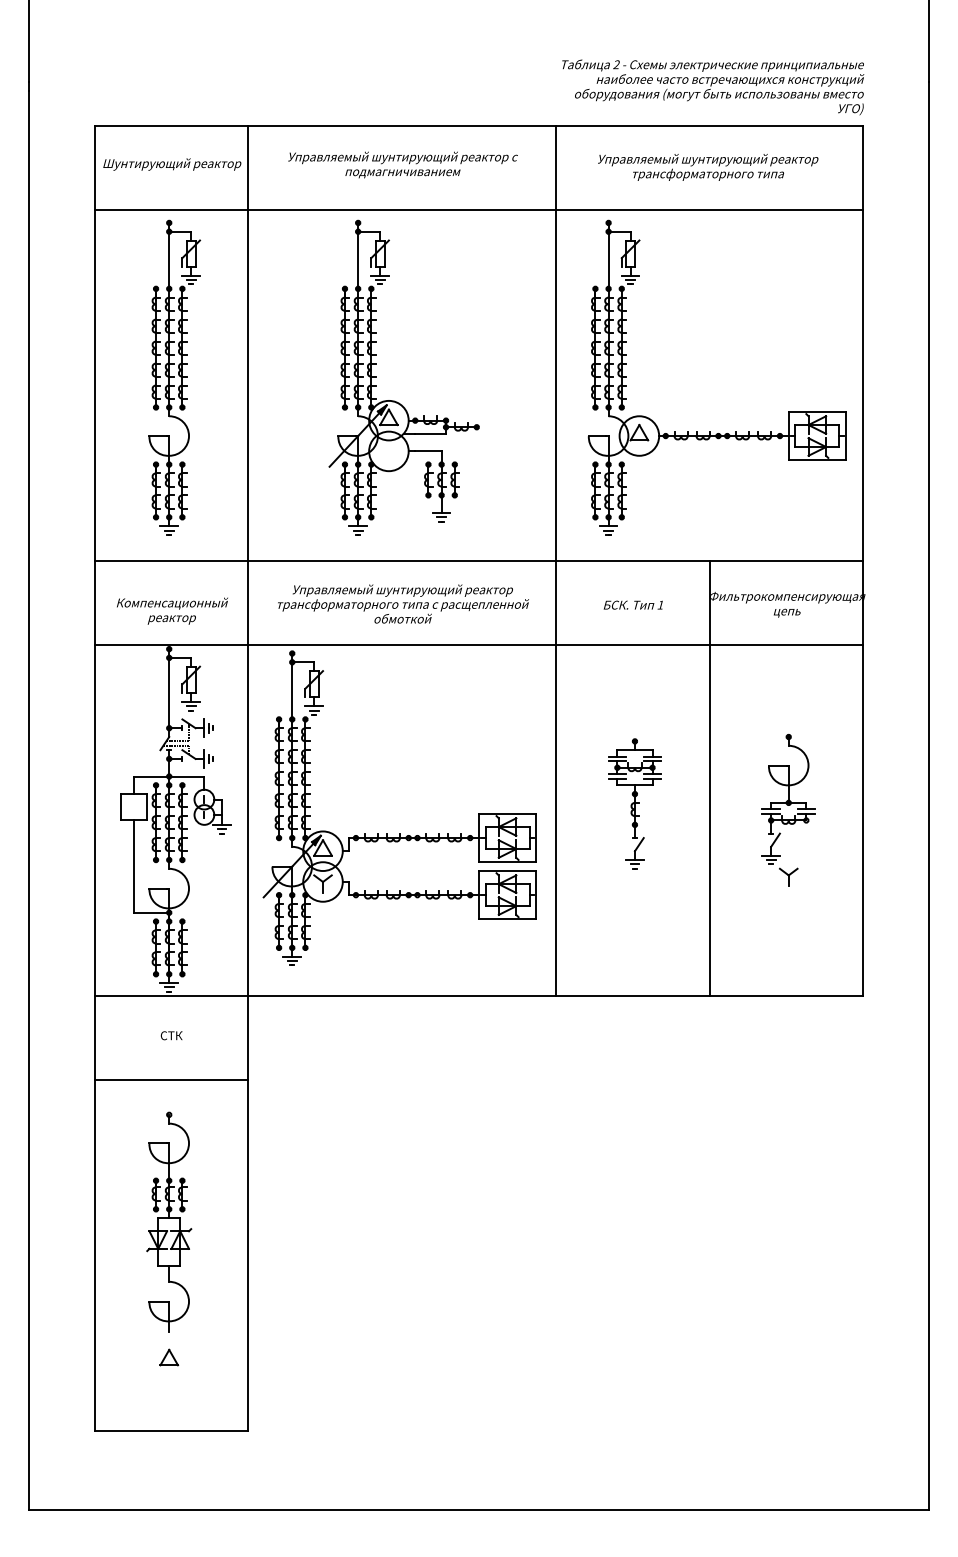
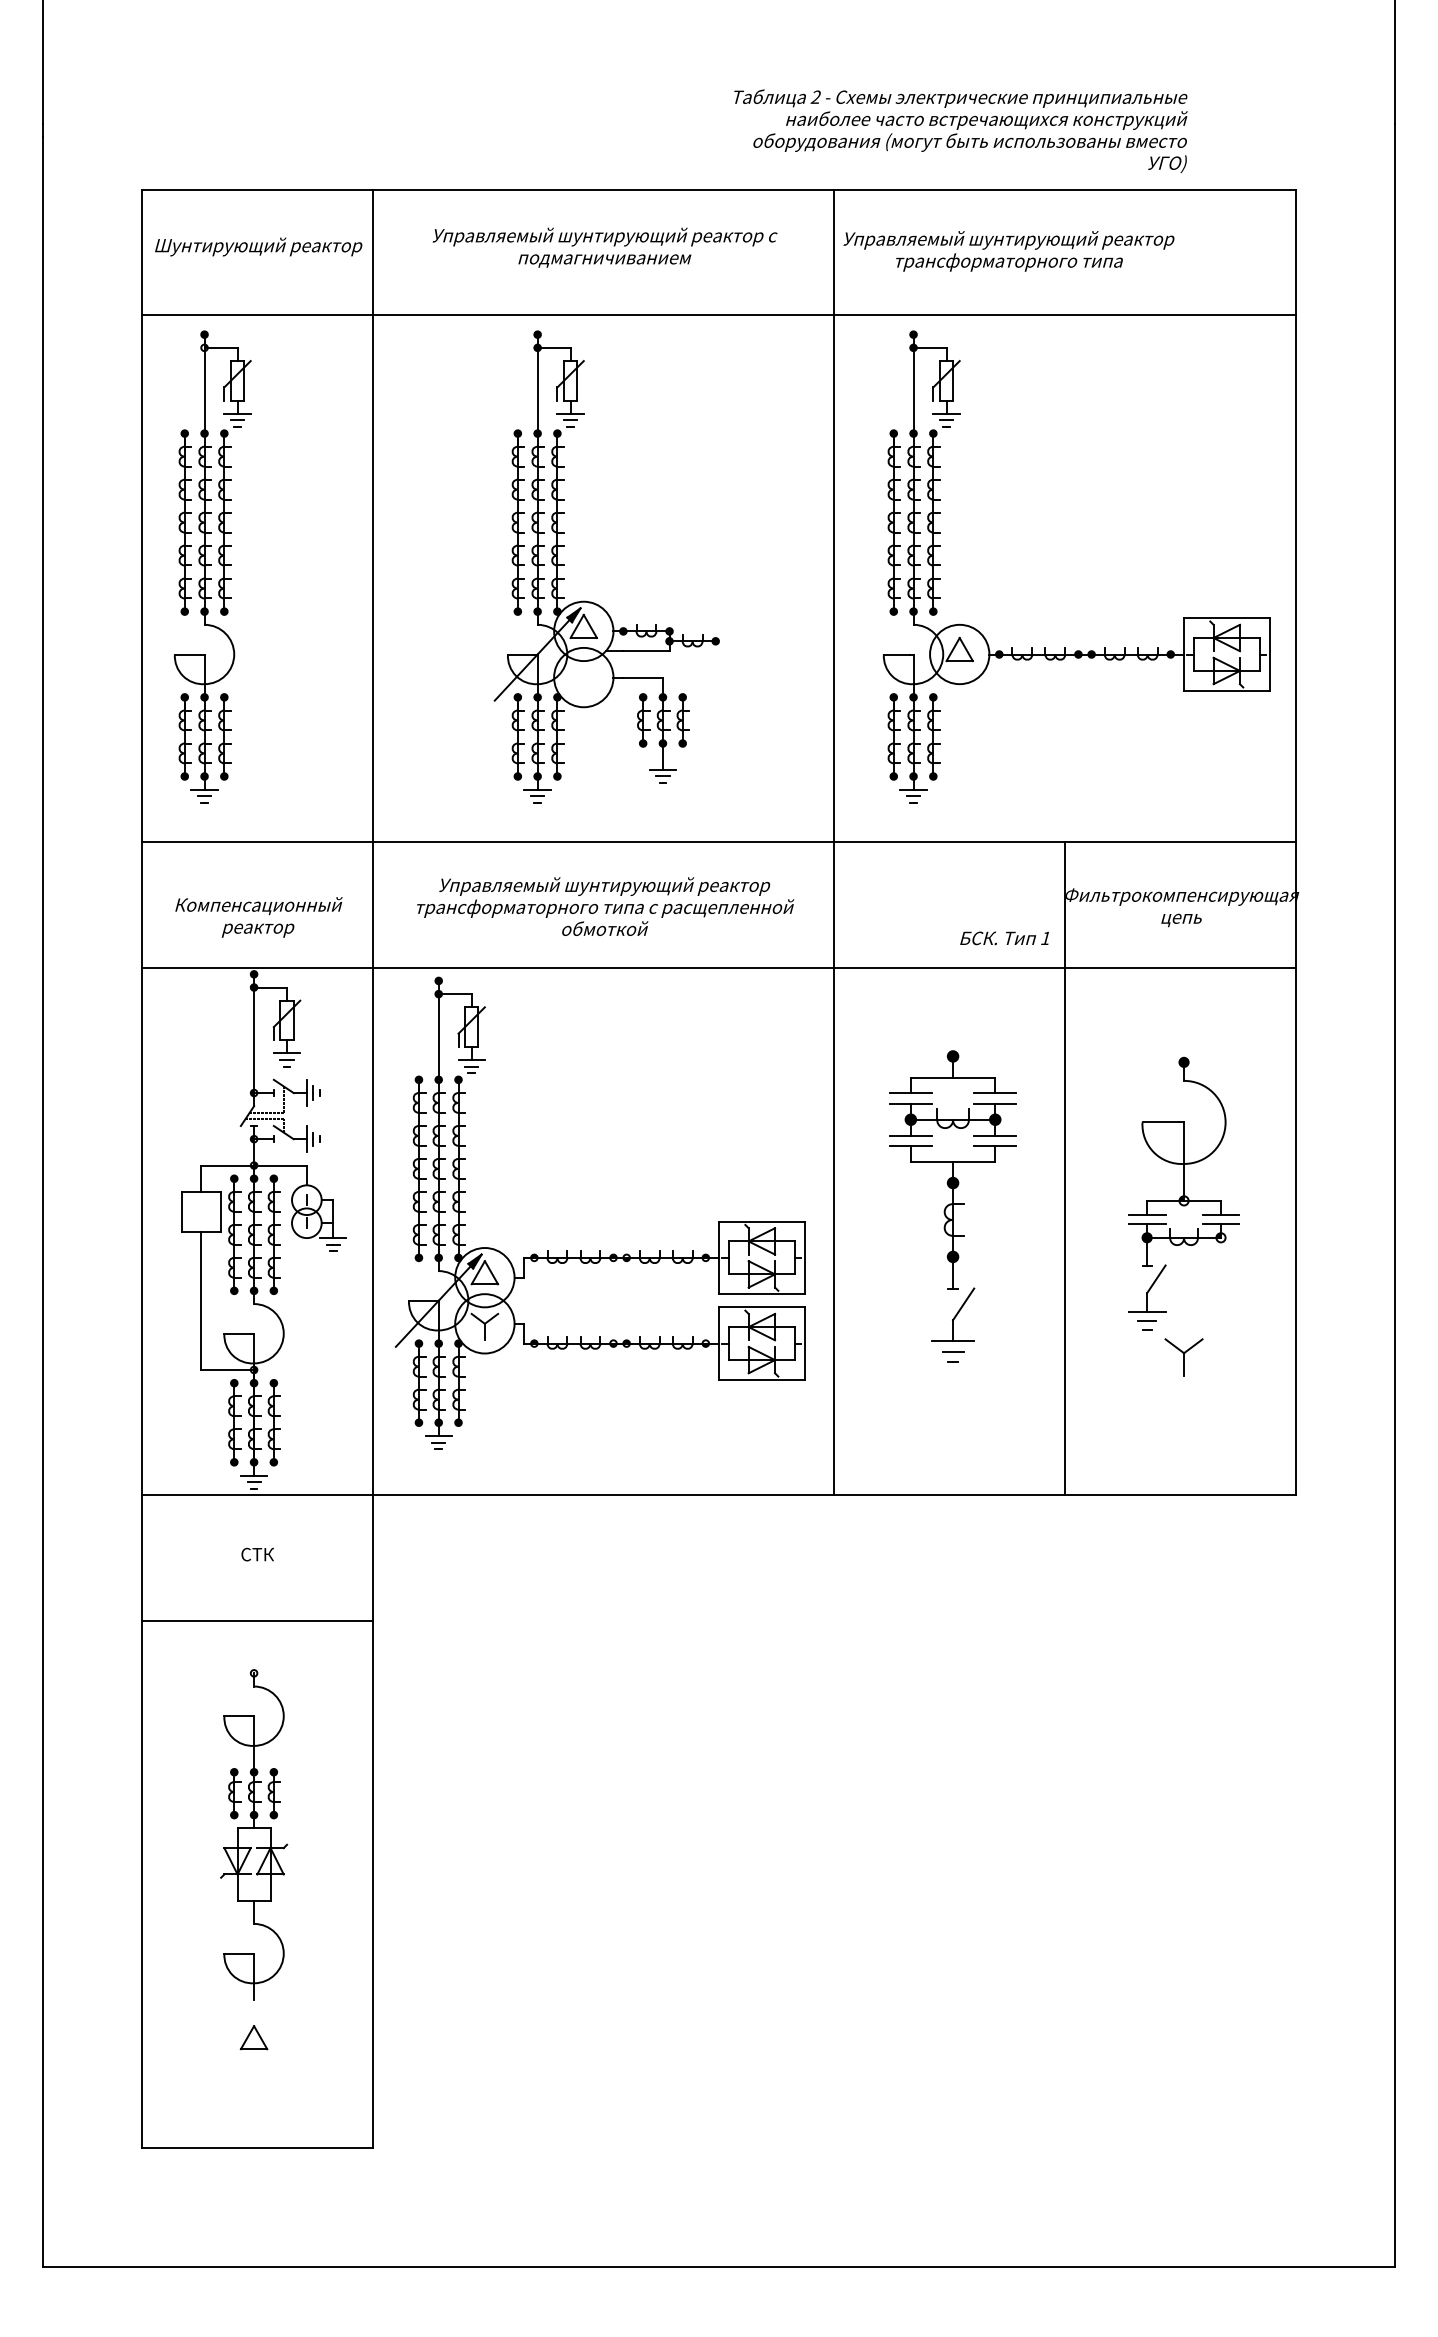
text: (713, 87) -> (961, 131), moved
text: (708, 167) -> (1009, 251), moved
part: (174, 377) -> (212, 566), moved
text: (632, 604) -> (1003, 937), moved
part: (634, 803) -> (952, 1206), size x1.6
part: (788, 809) -> (1183, 1215), size x1.4

